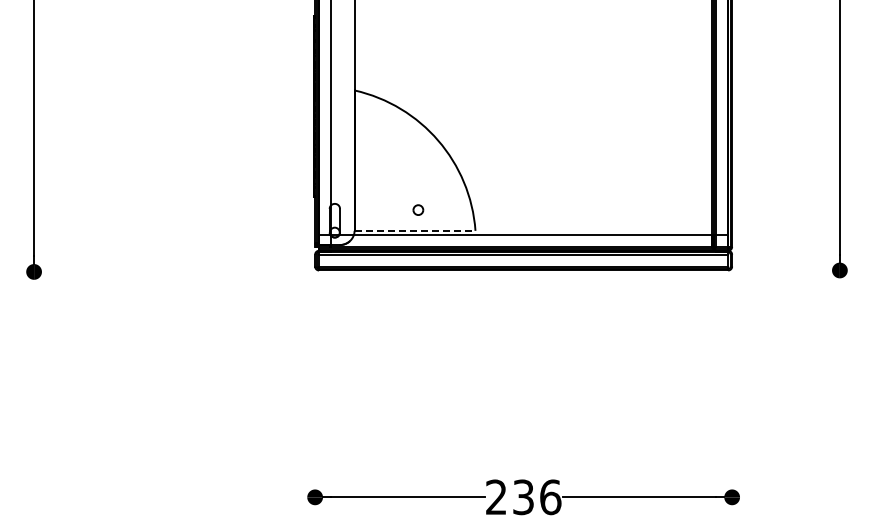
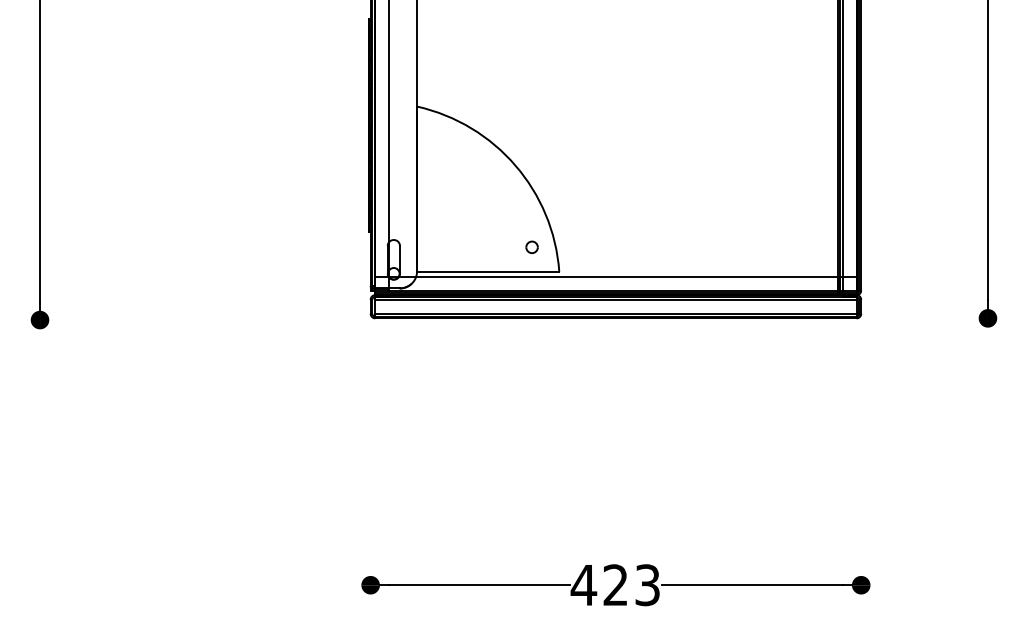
part: (418, 209) -> (532, 246), moved
line: (415, 230) -> (488, 271), dashed -> solid
text: (523, 497) -> (615, 585), 236 -> 423

